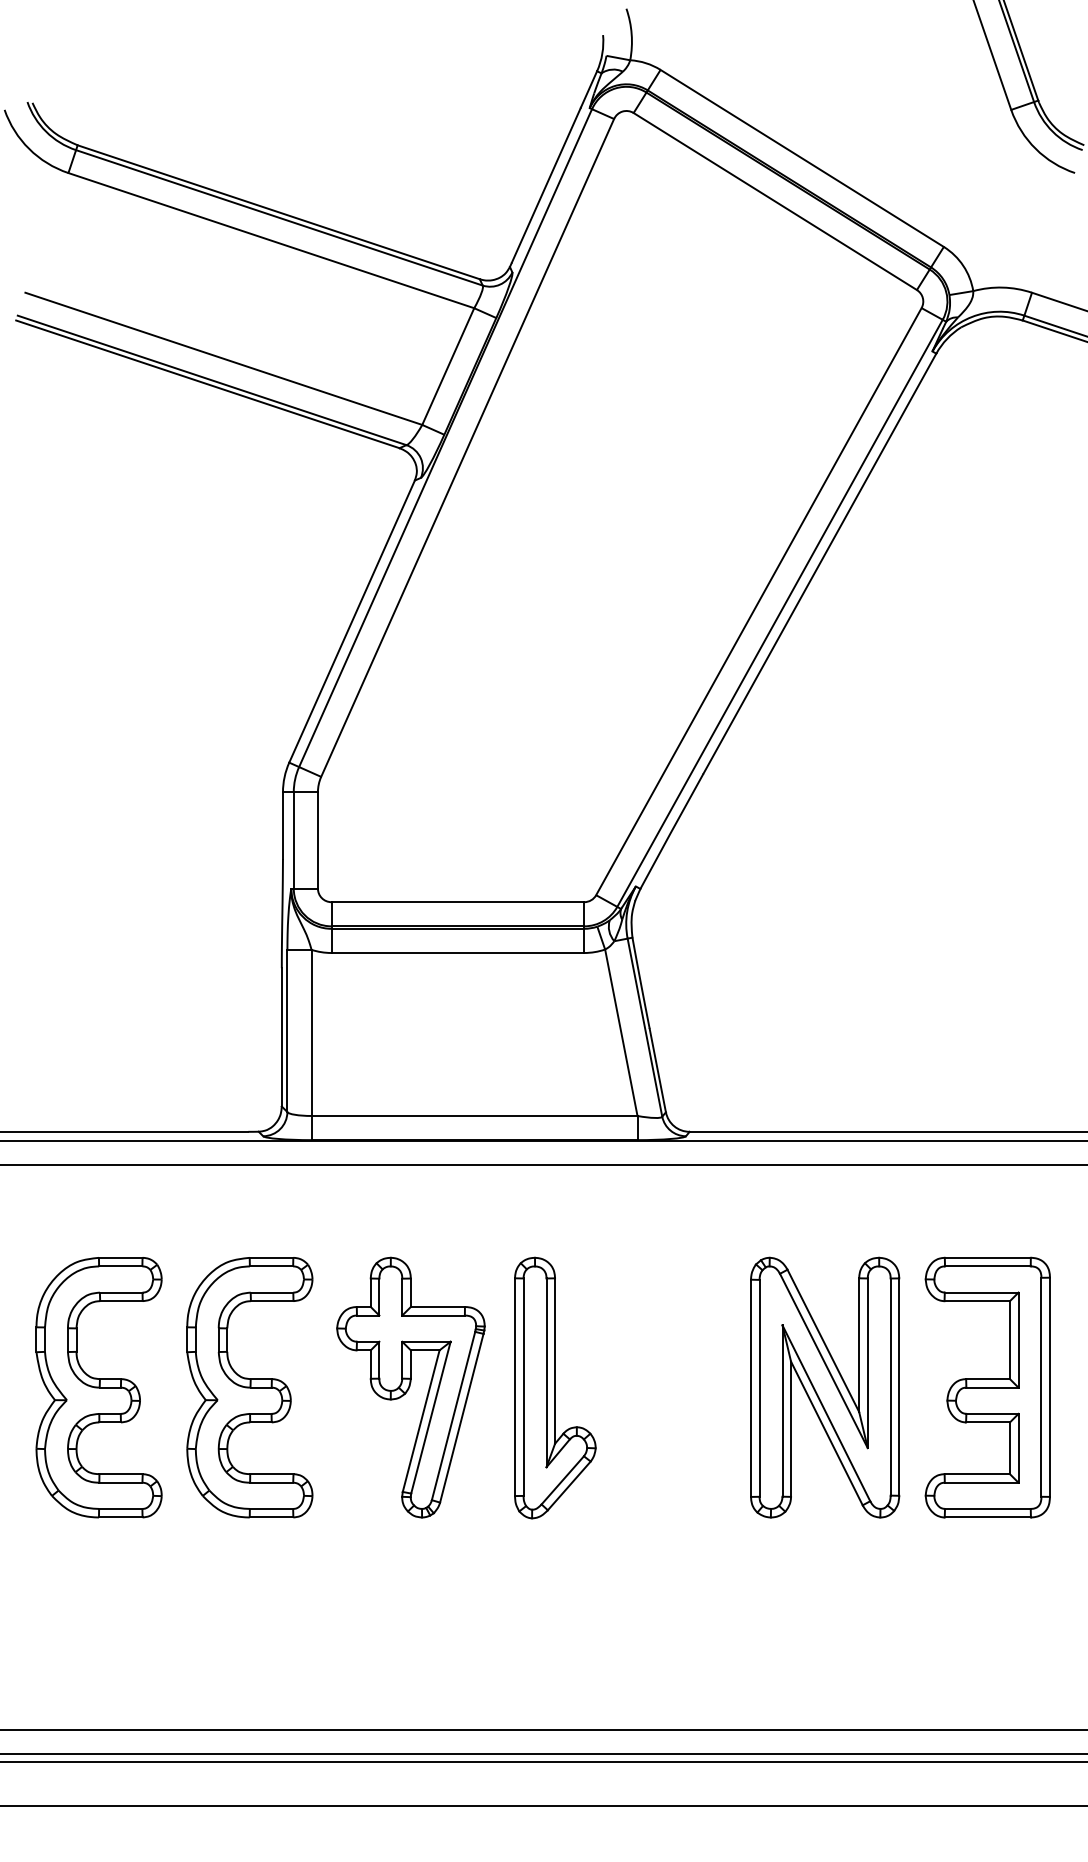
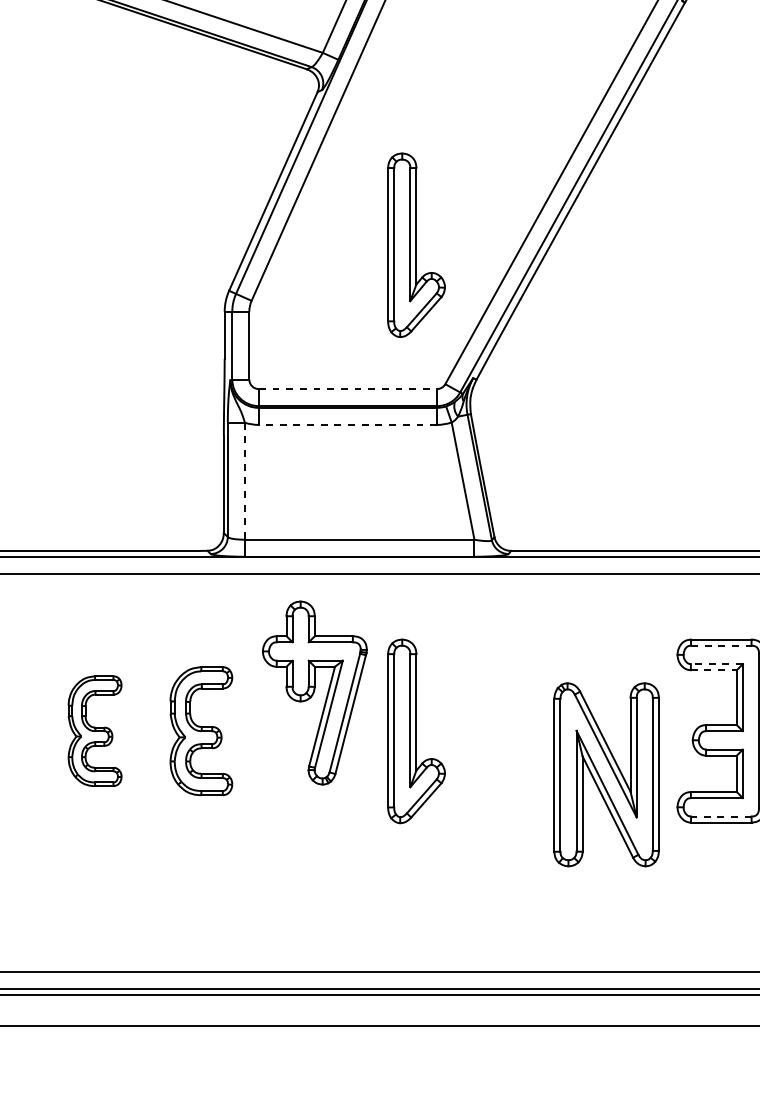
part: (555, 697) -> (416, 244), added
line: (458, 902) -> (348, 389), solid -> dashed
line: (457, 953) -> (347, 425), solid -> dashed
line: (311, 1033) -> (244, 481), solid -> dashed
line: (987, 1266) -> (721, 645), solid -> dashed
line: (981, 1292) -> (716, 664), solid -> dashed
line: (977, 1301) -> (713, 670), solid -> dashed
part: (98, 1387) -> (94, 731), size x0.6
part: (249, 1387) -> (201, 731), size x0.7
part: (410, 1387) -> (314, 692), moved
part: (825, 1387) -> (606, 774), moved
line: (987, 1508) -> (721, 816), solid -> dashed

